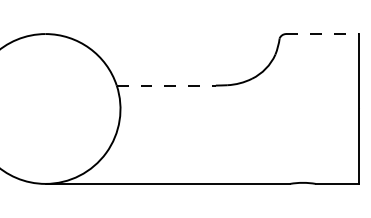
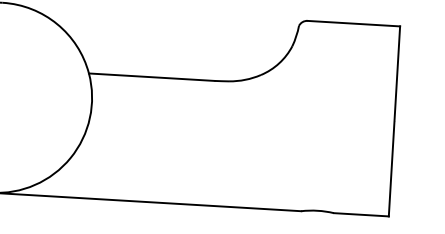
line: (322, 34) -> (353, 24), dashed -> solid
line: (166, 85) -> (152, 77), dashed -> solid

